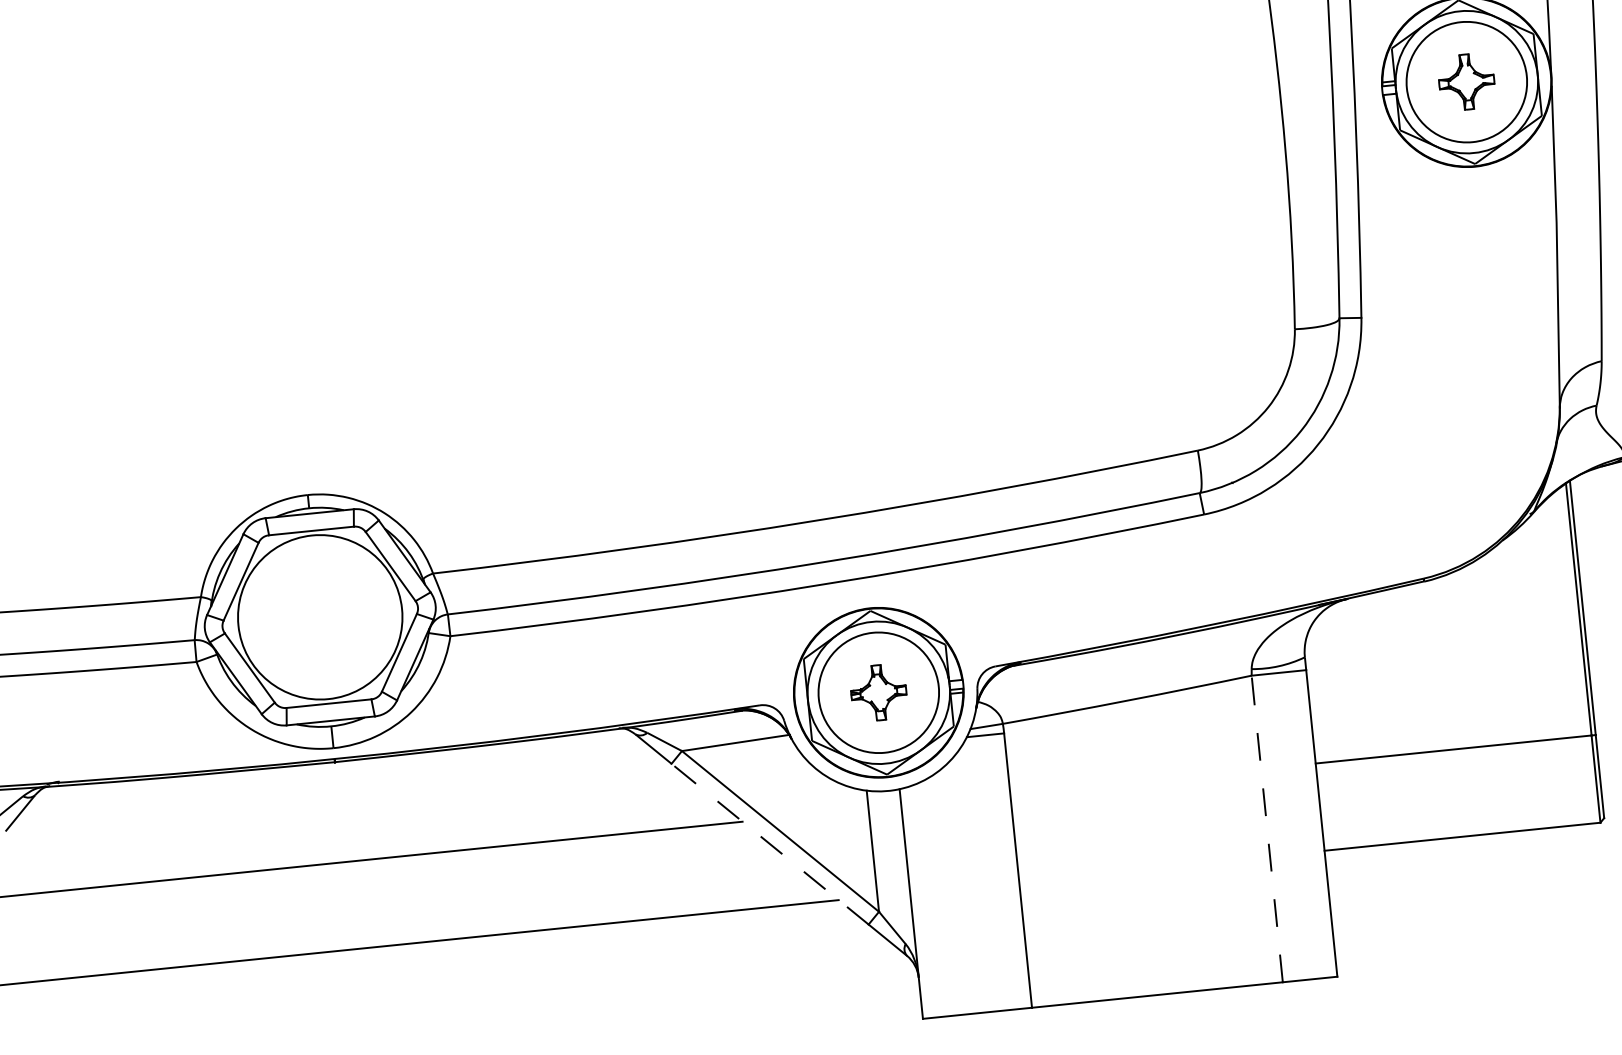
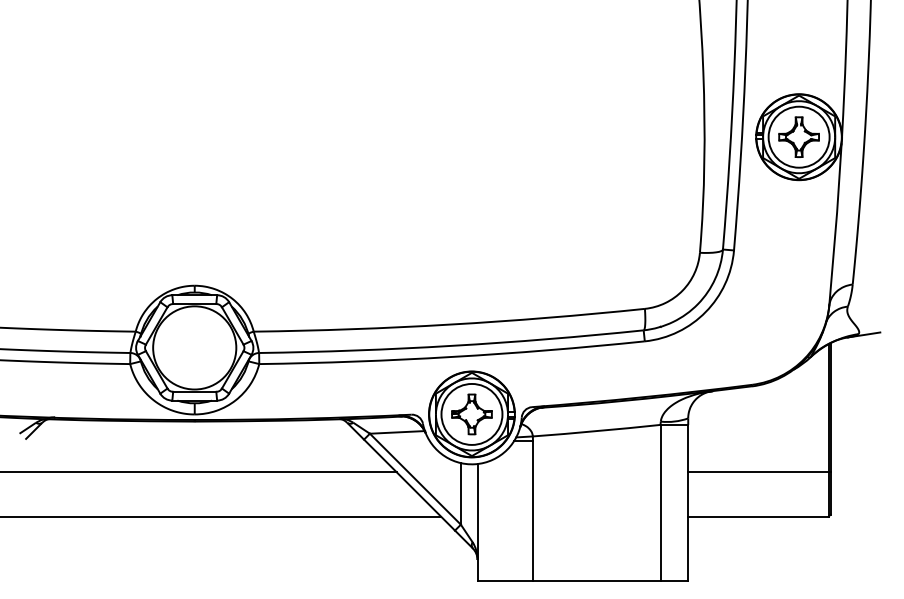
part: (1465, 80) -> (798, 136), size x1.43
part: (877, 692) -> (471, 414), size x1.43
line: (1267, 828) -> (660, 502), dashed -> solid
line: (769, 843) -> (409, 484), dashed -> solid

